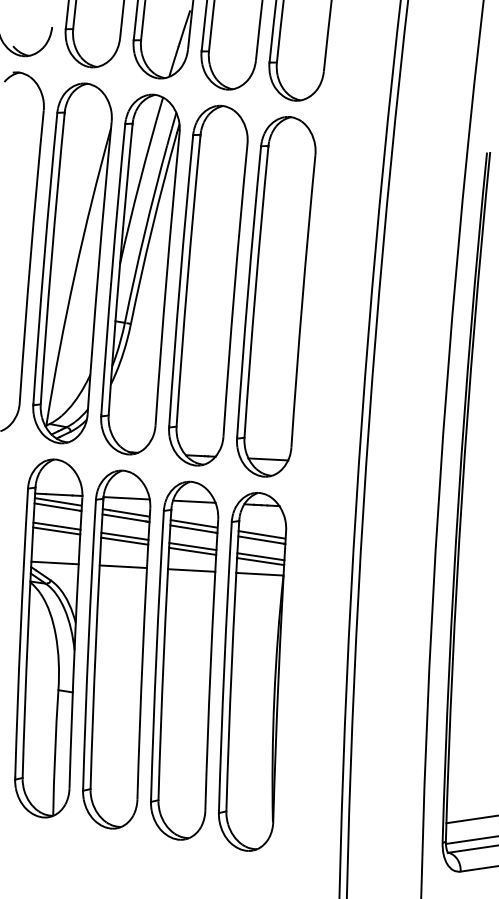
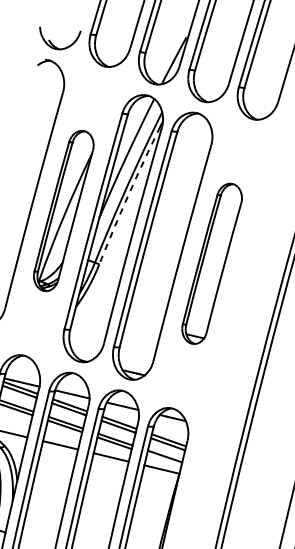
arc: (152, 227) -> (128, 194), solid -> dashed
part: (72, 263) -> (63, 211), size x0.6
part: (276, 296) -> (212, 263), size x0.6
line: (260, 561) -> (164, 460), removed

